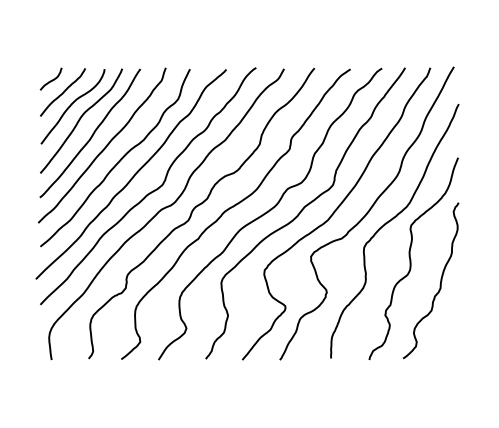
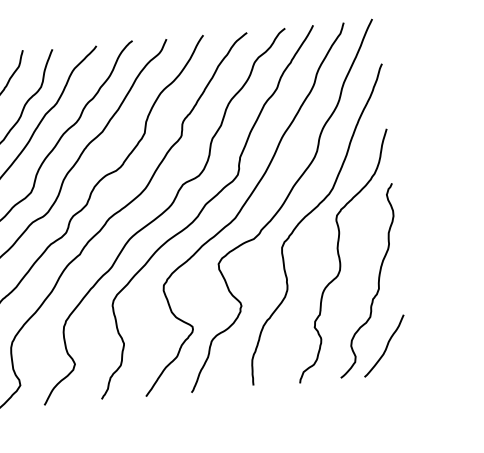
curve: (442, 334) -> (386, 344), added

